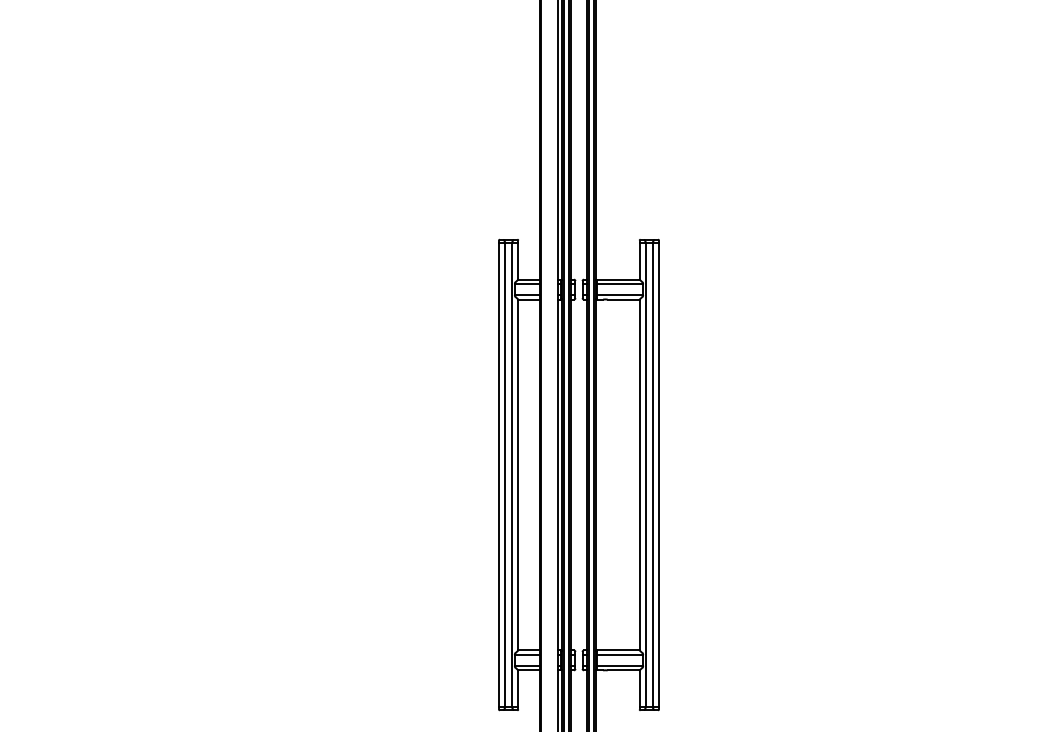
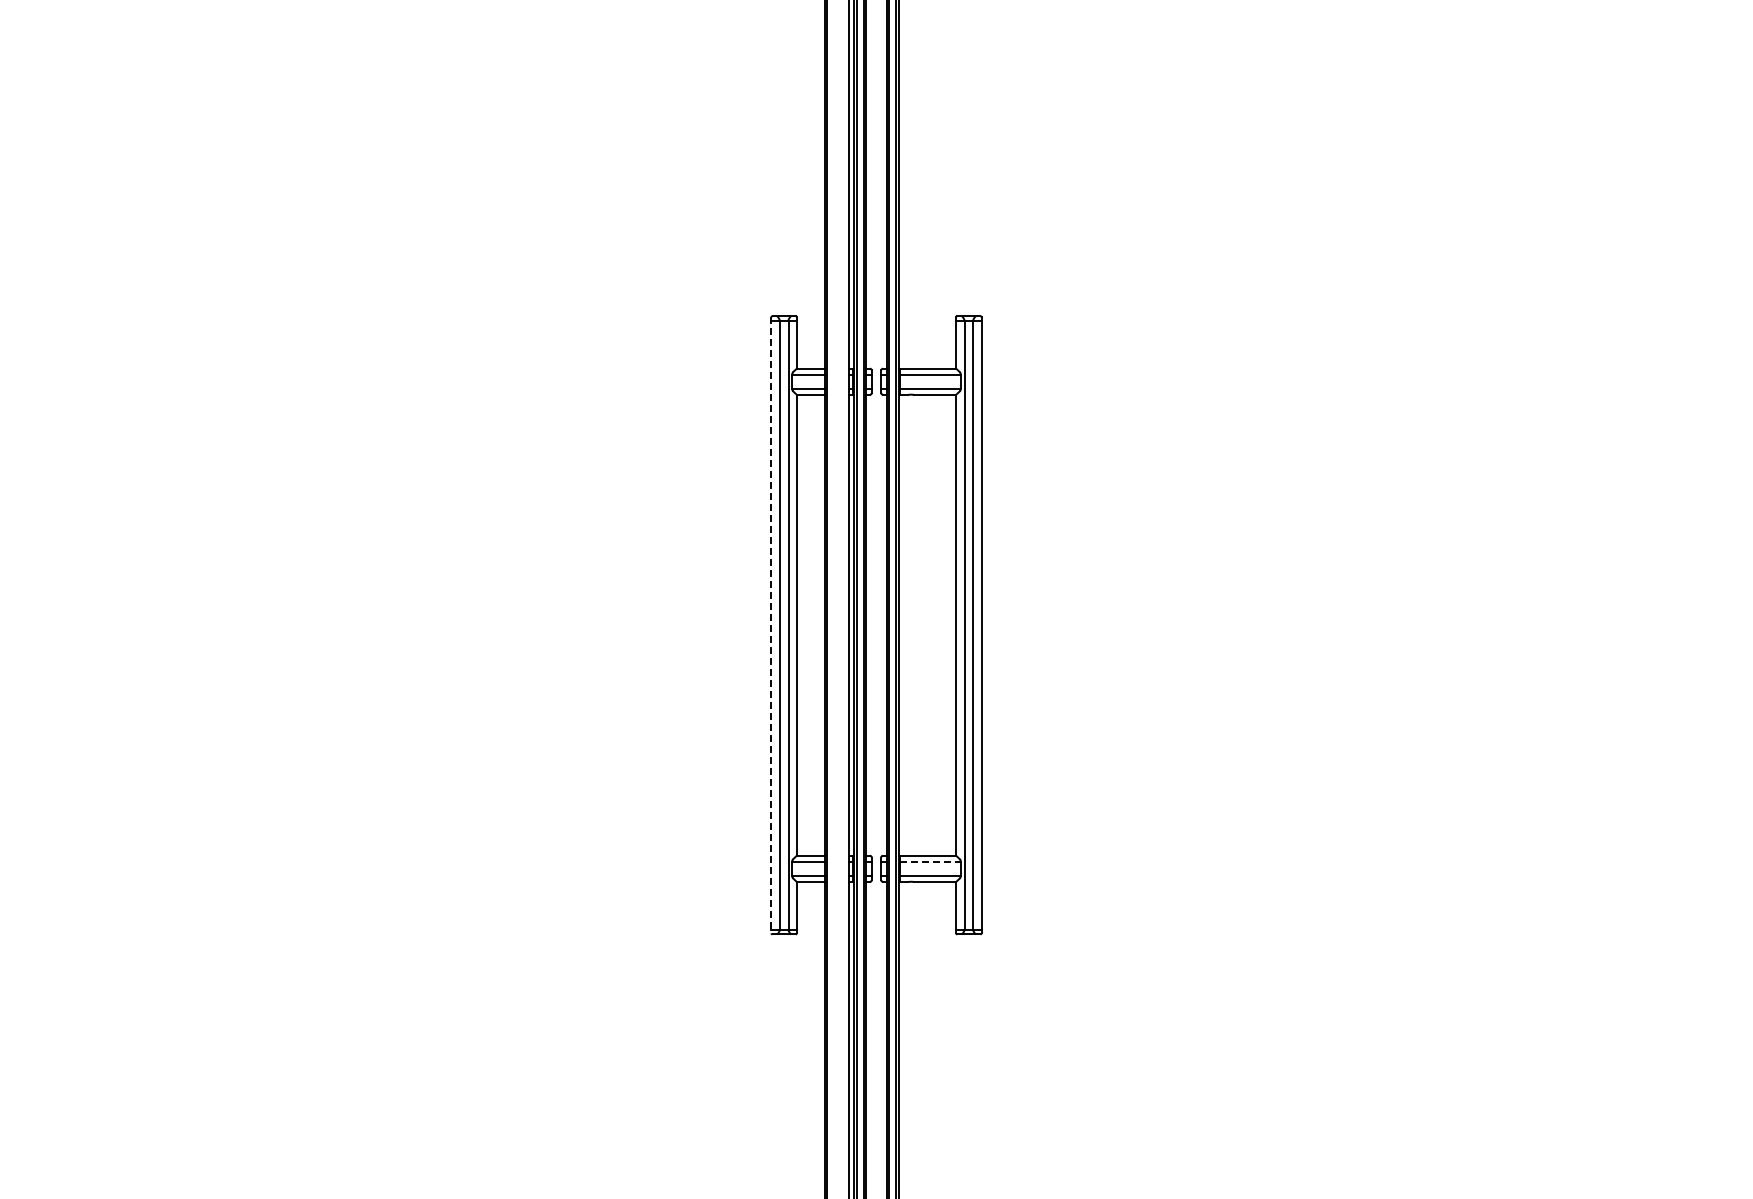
line: (499, 475) -> (771, 625), solid -> dashed
line: (620, 654) -> (930, 861), solid -> dashed

